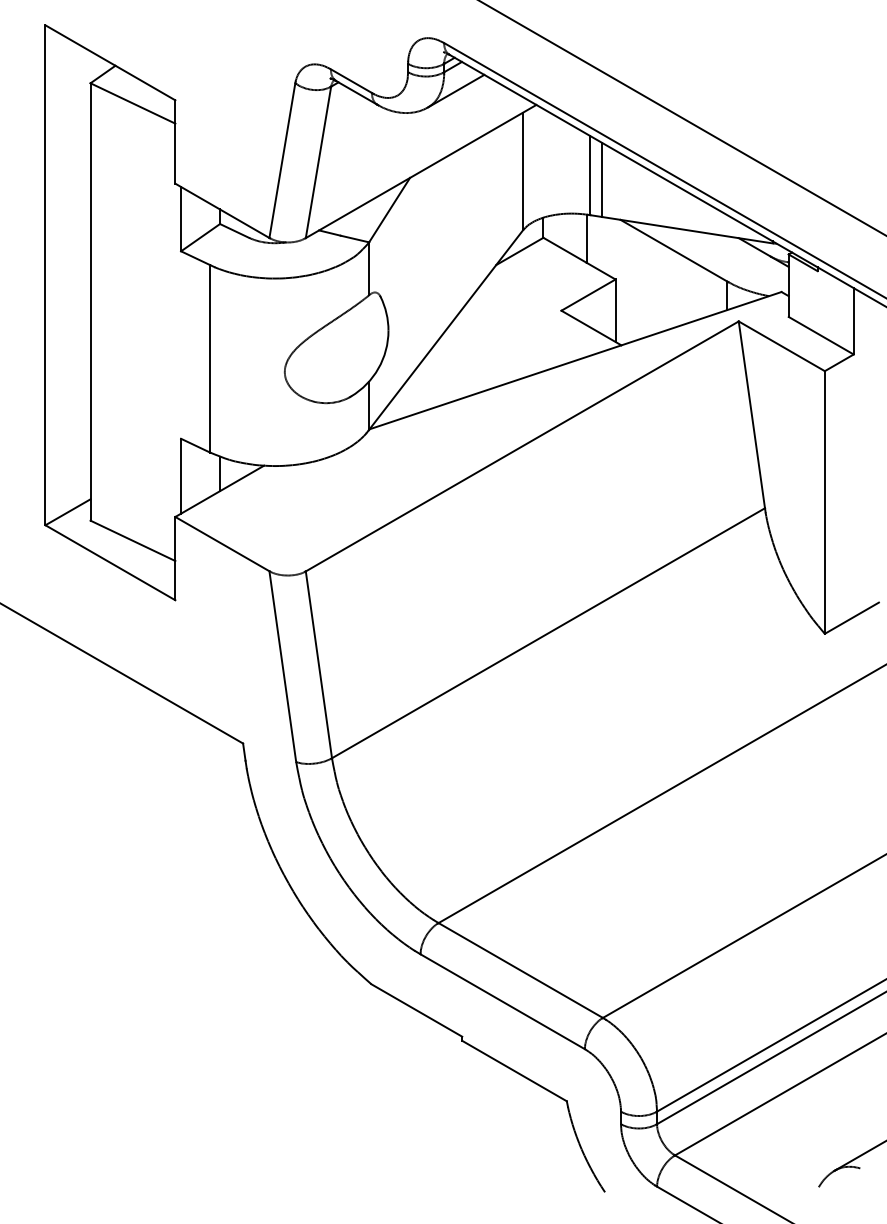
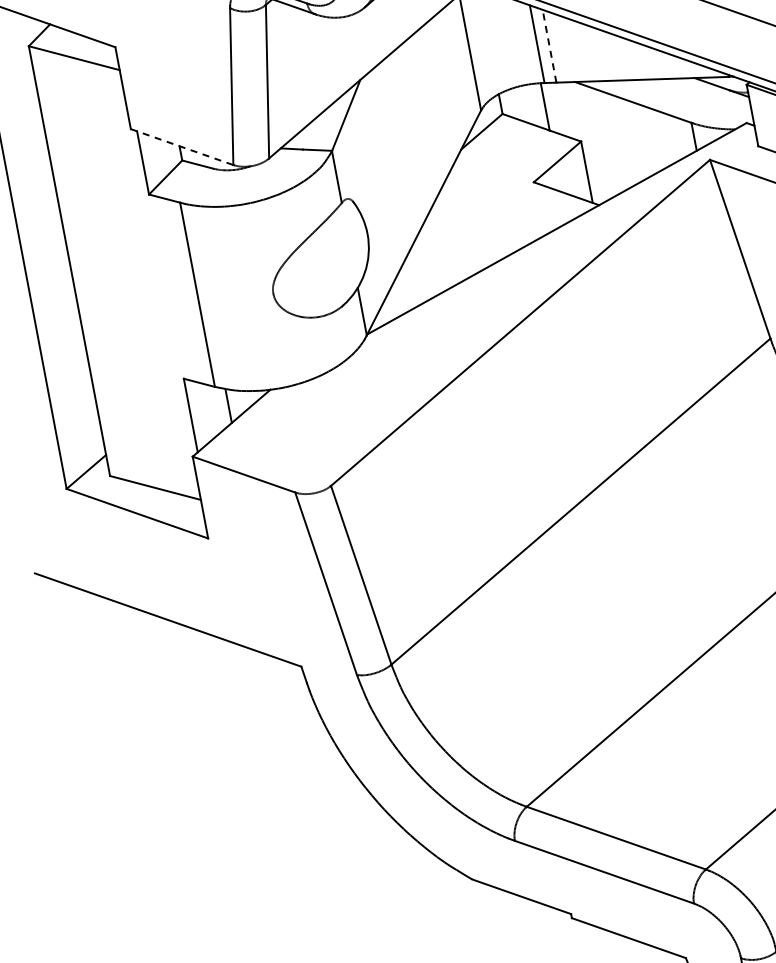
line: (602, 179) -> (549, 45), solid -> dashed
line: (222, 211) -> (182, 147), solid -> dashed

